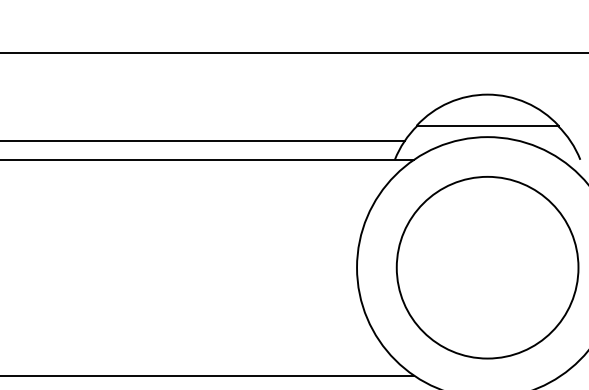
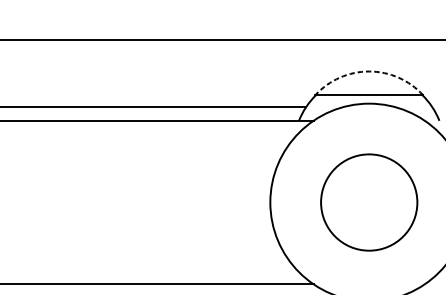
arc: (487, 94) -> (369, 71), solid -> dashed
circle: (487, 267) -> (369, 202), size x0.7

